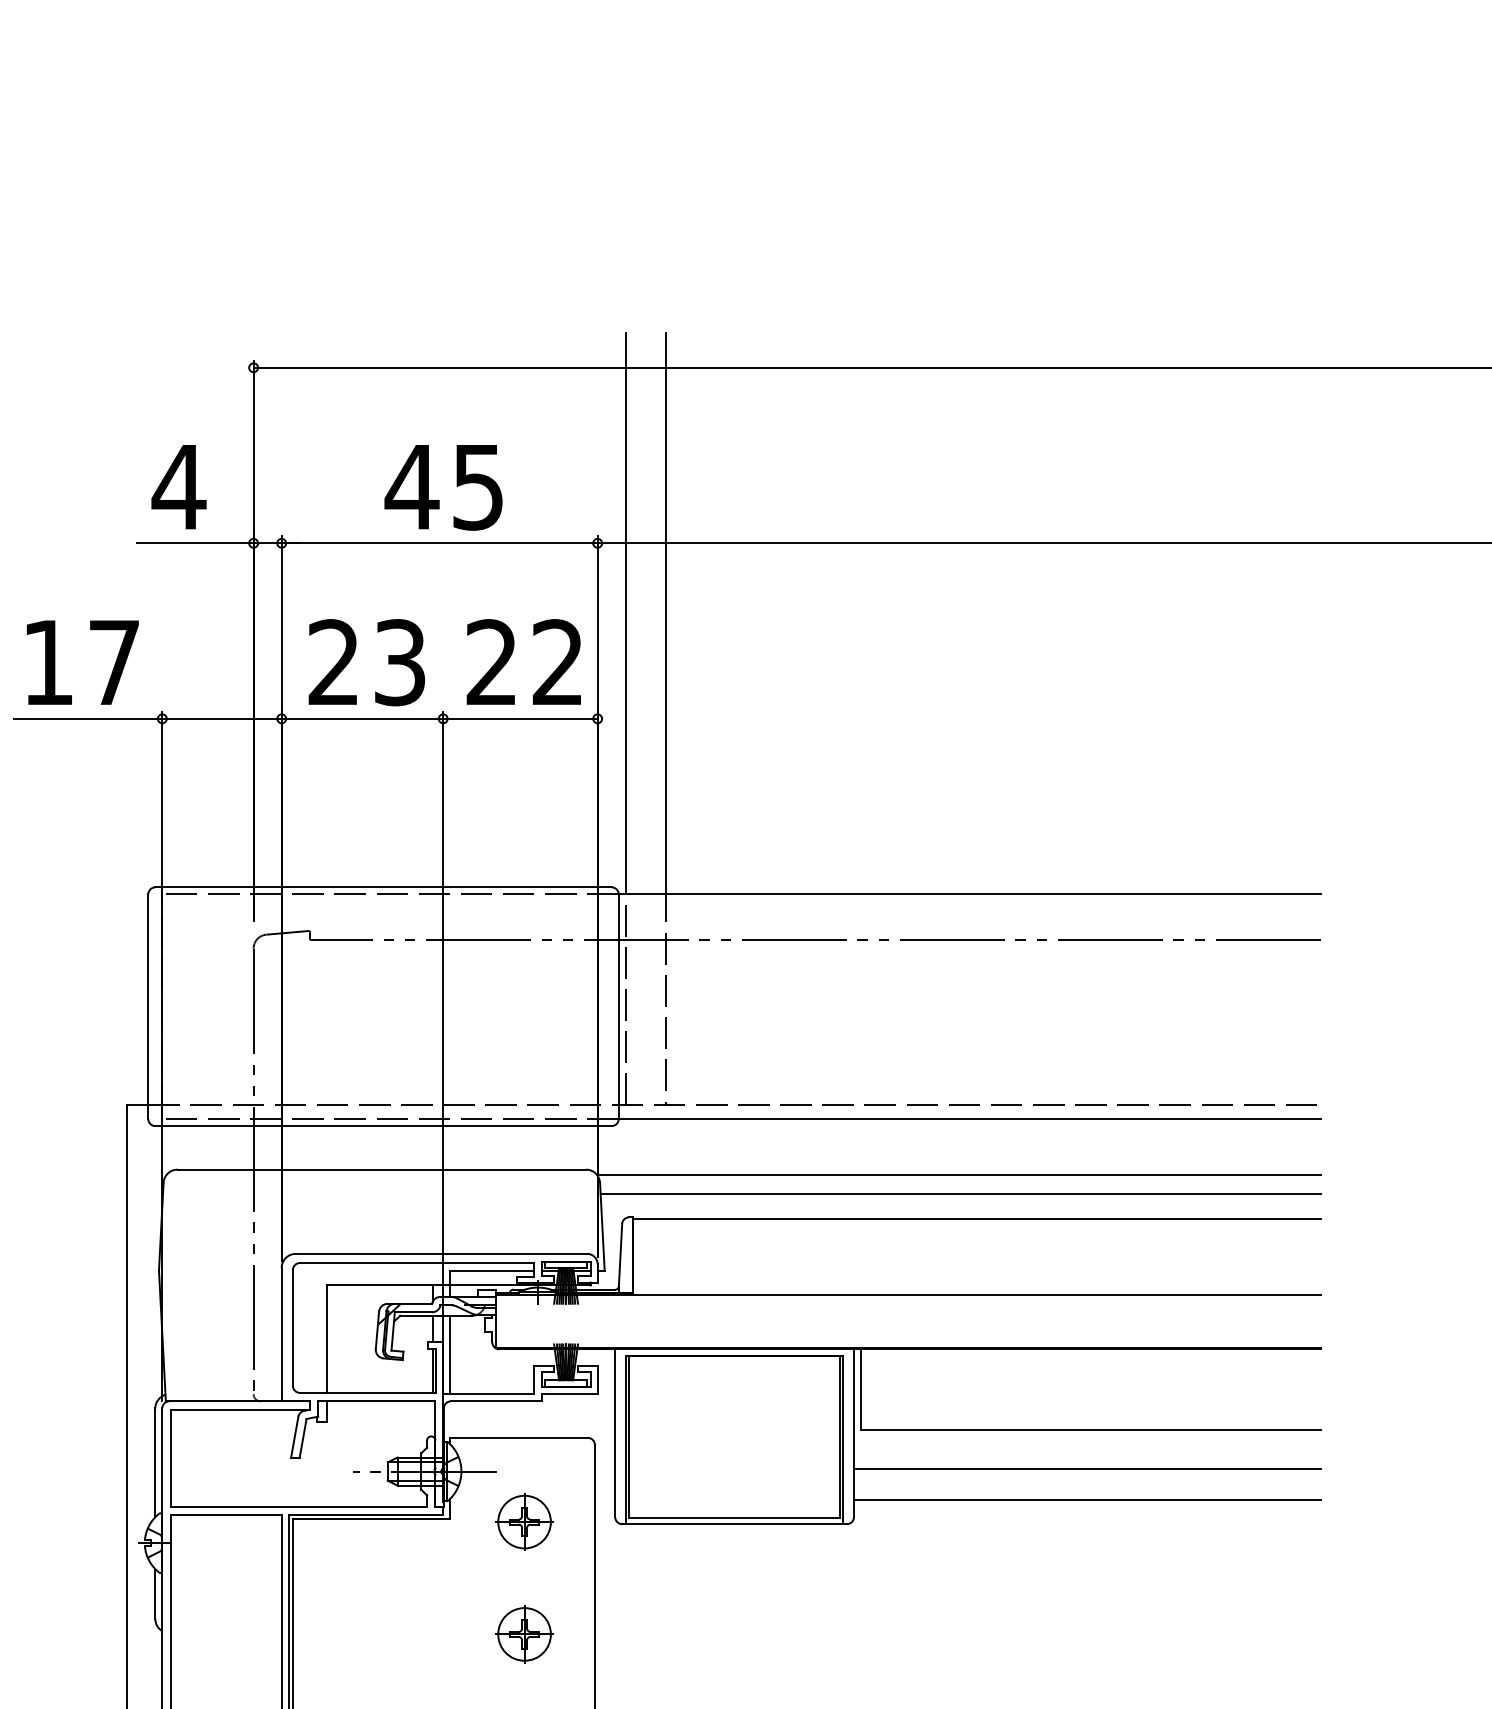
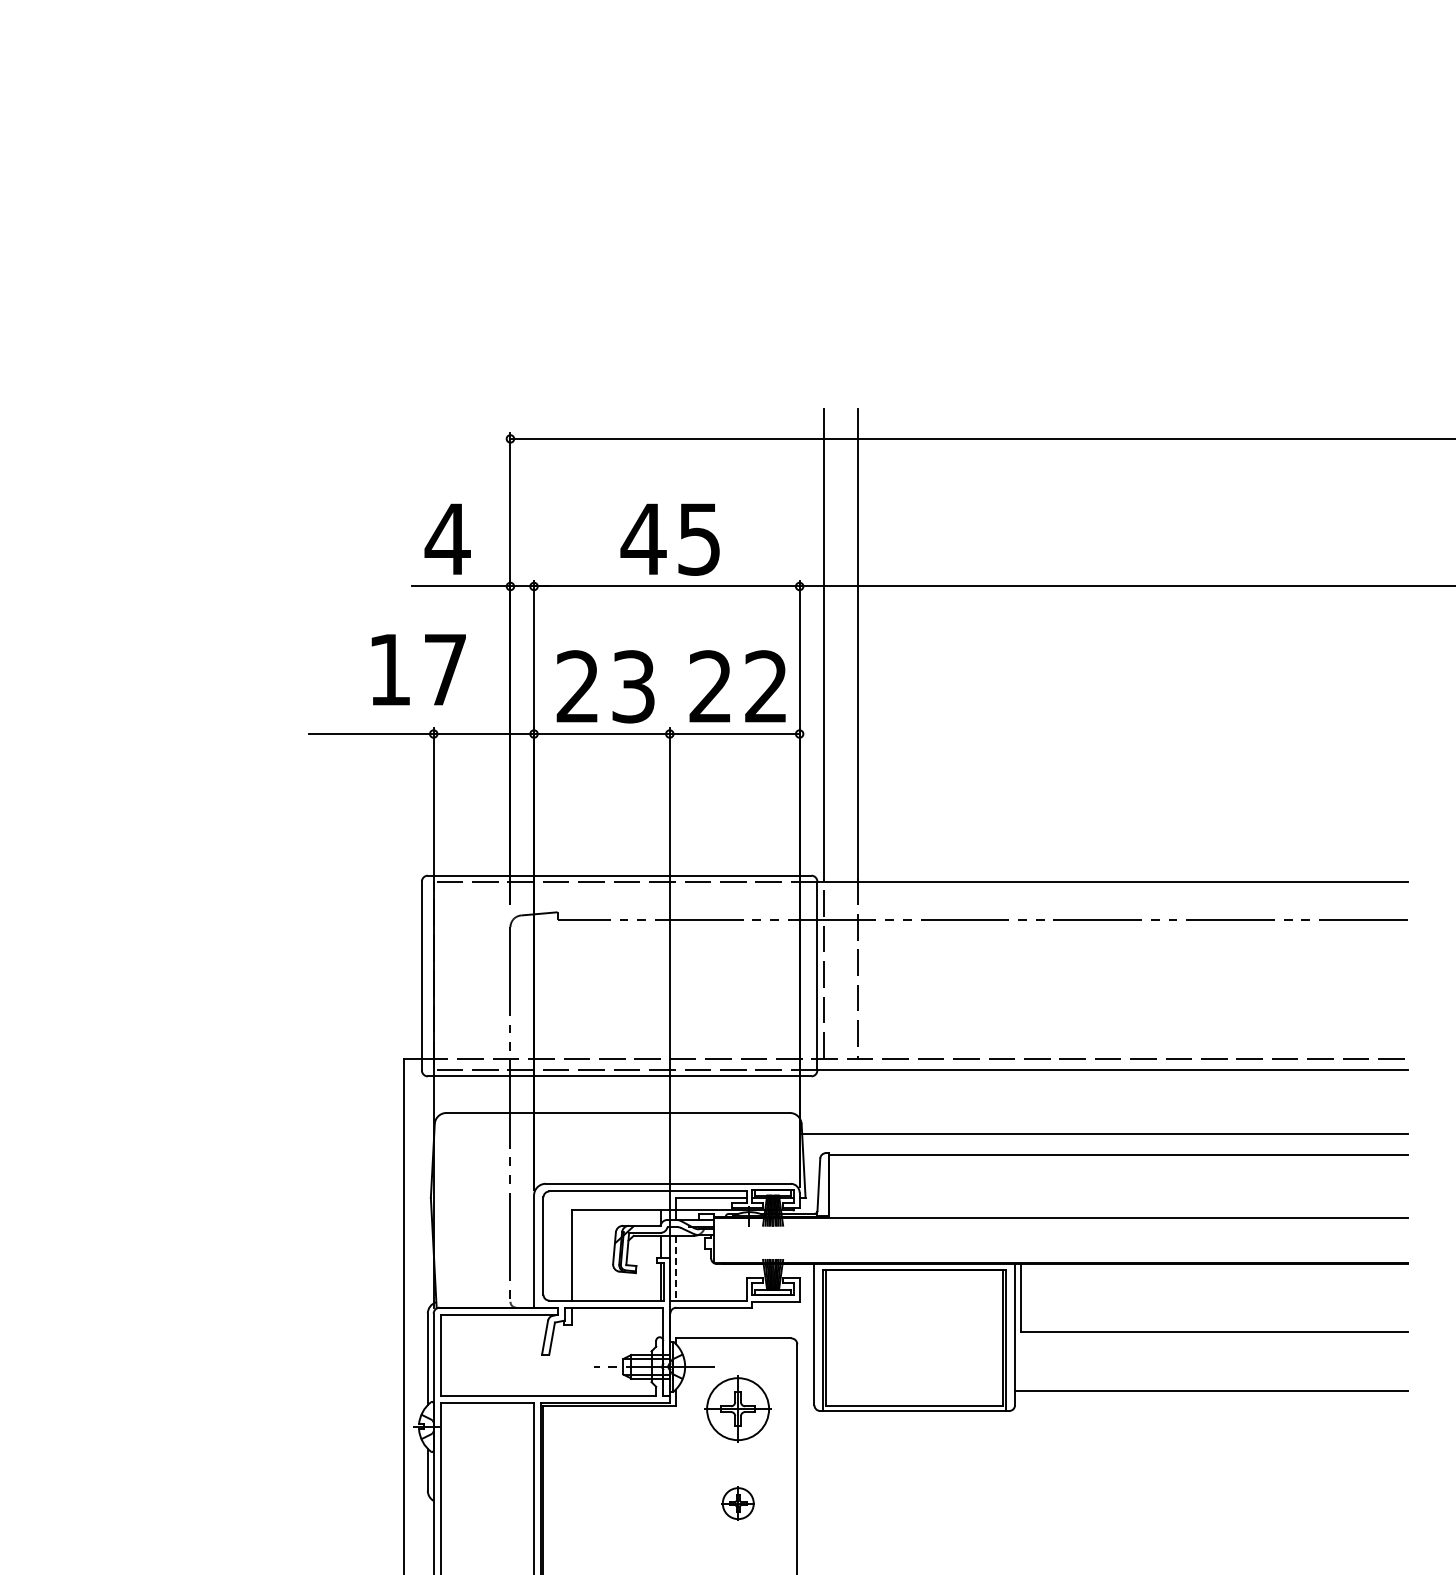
text: (82, 662) -> (418, 669), moved
line: (960, 1175) -> (1104, 1117), removed
line: (449, 1354) -> (675, 1268), solid -> dashed
line: (1087, 1468) -> (1211, 1364), removed
part: (524, 1522) -> (738, 1409), size x1.4
part: (524, 1634) -> (738, 1503), size x0.7

